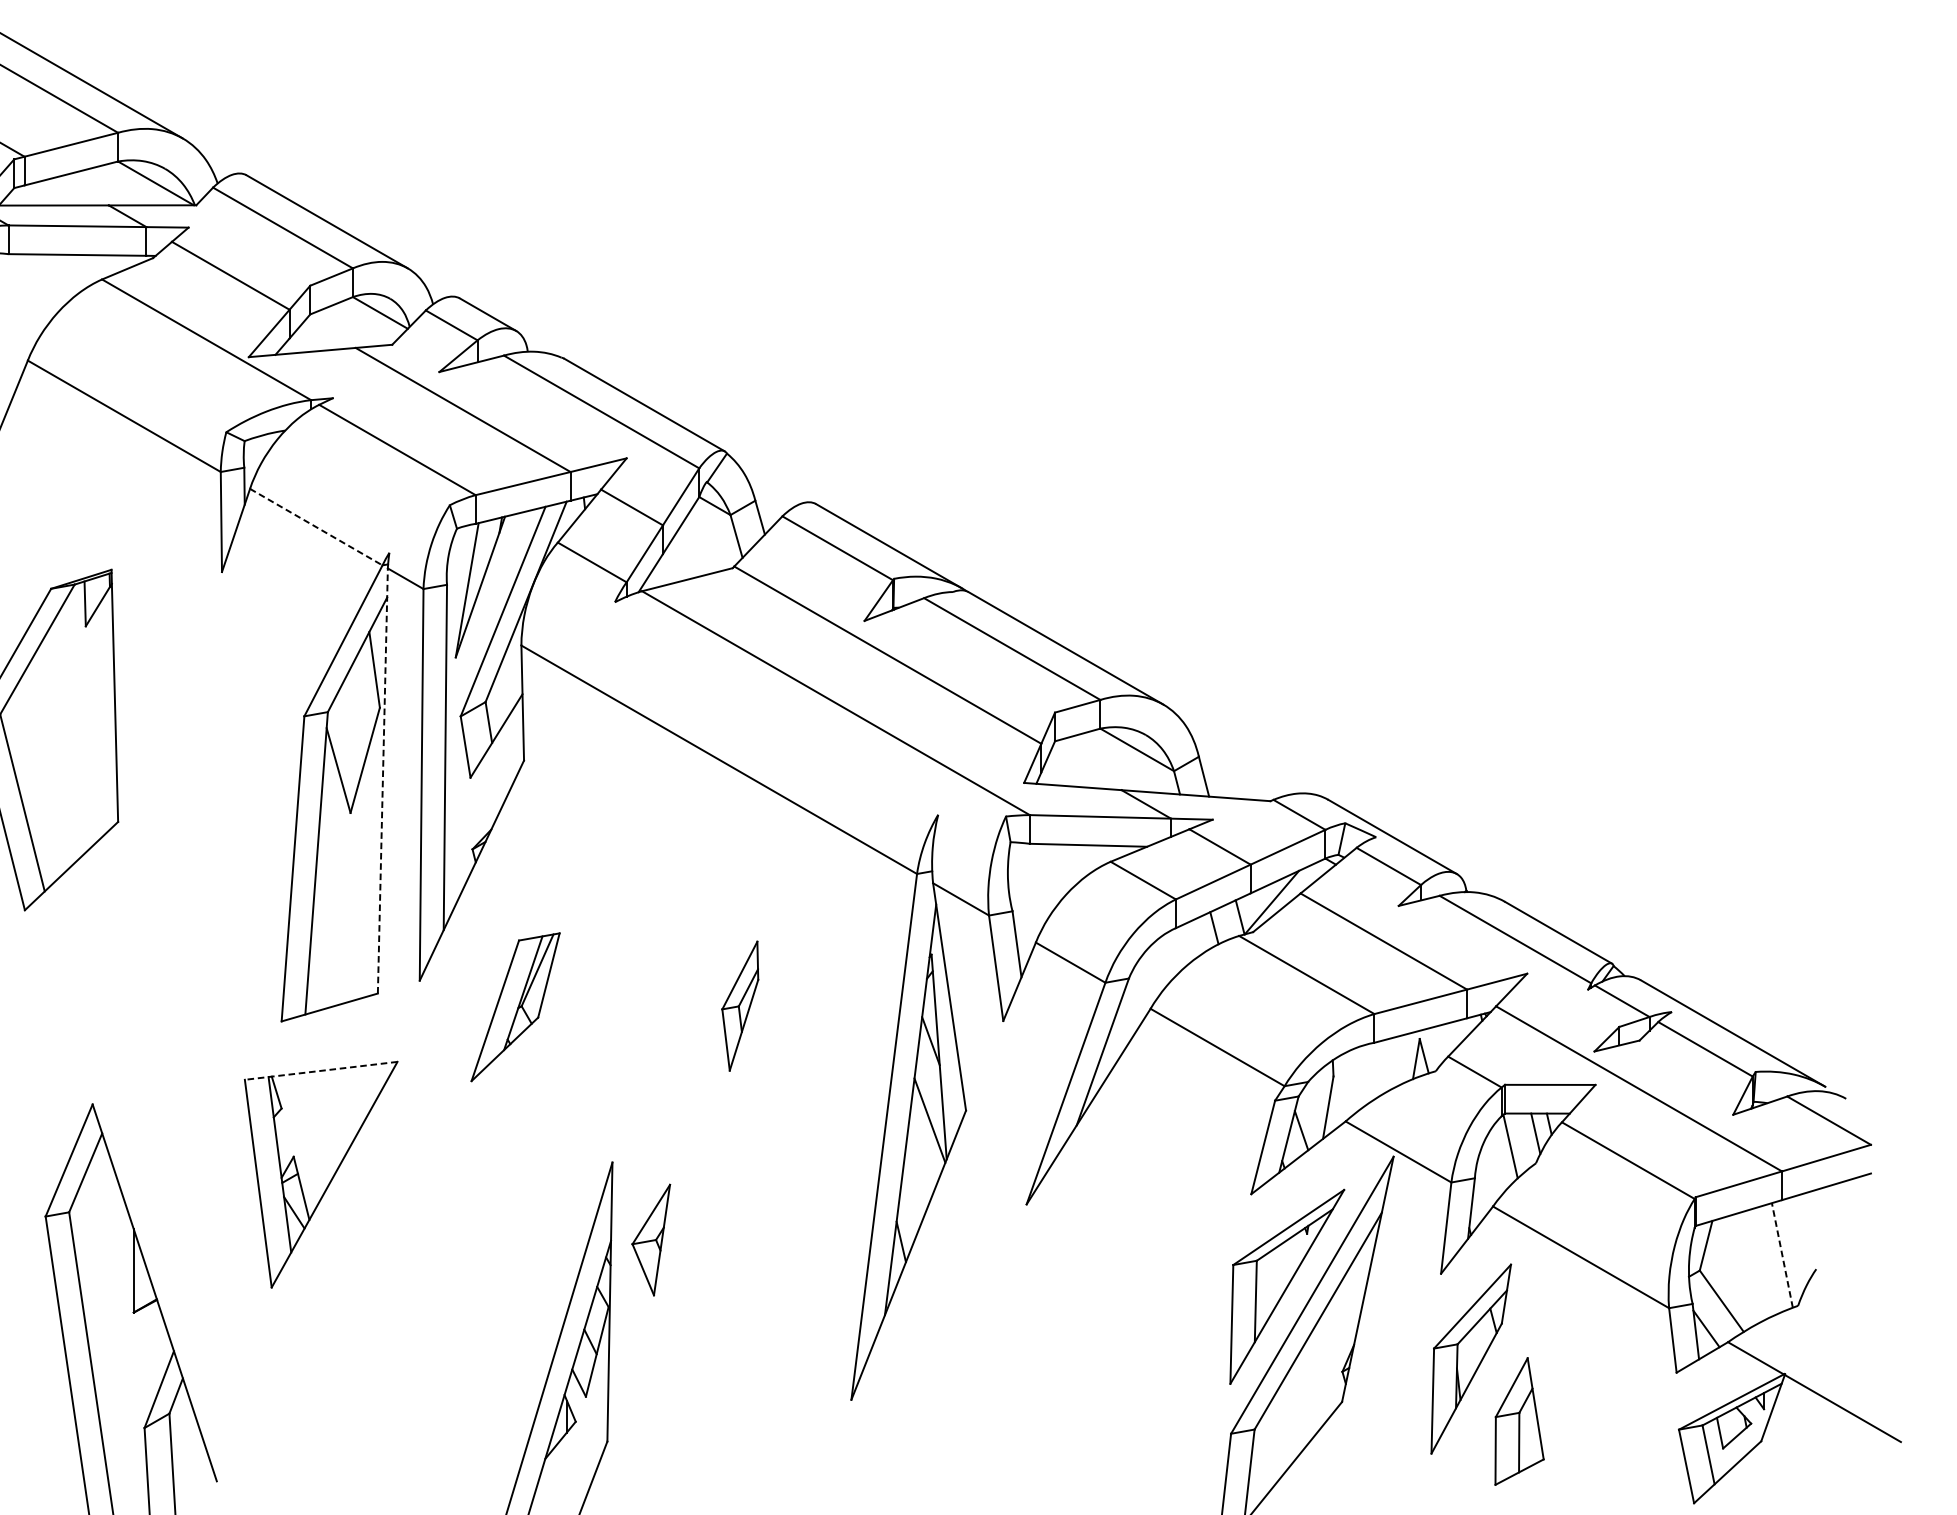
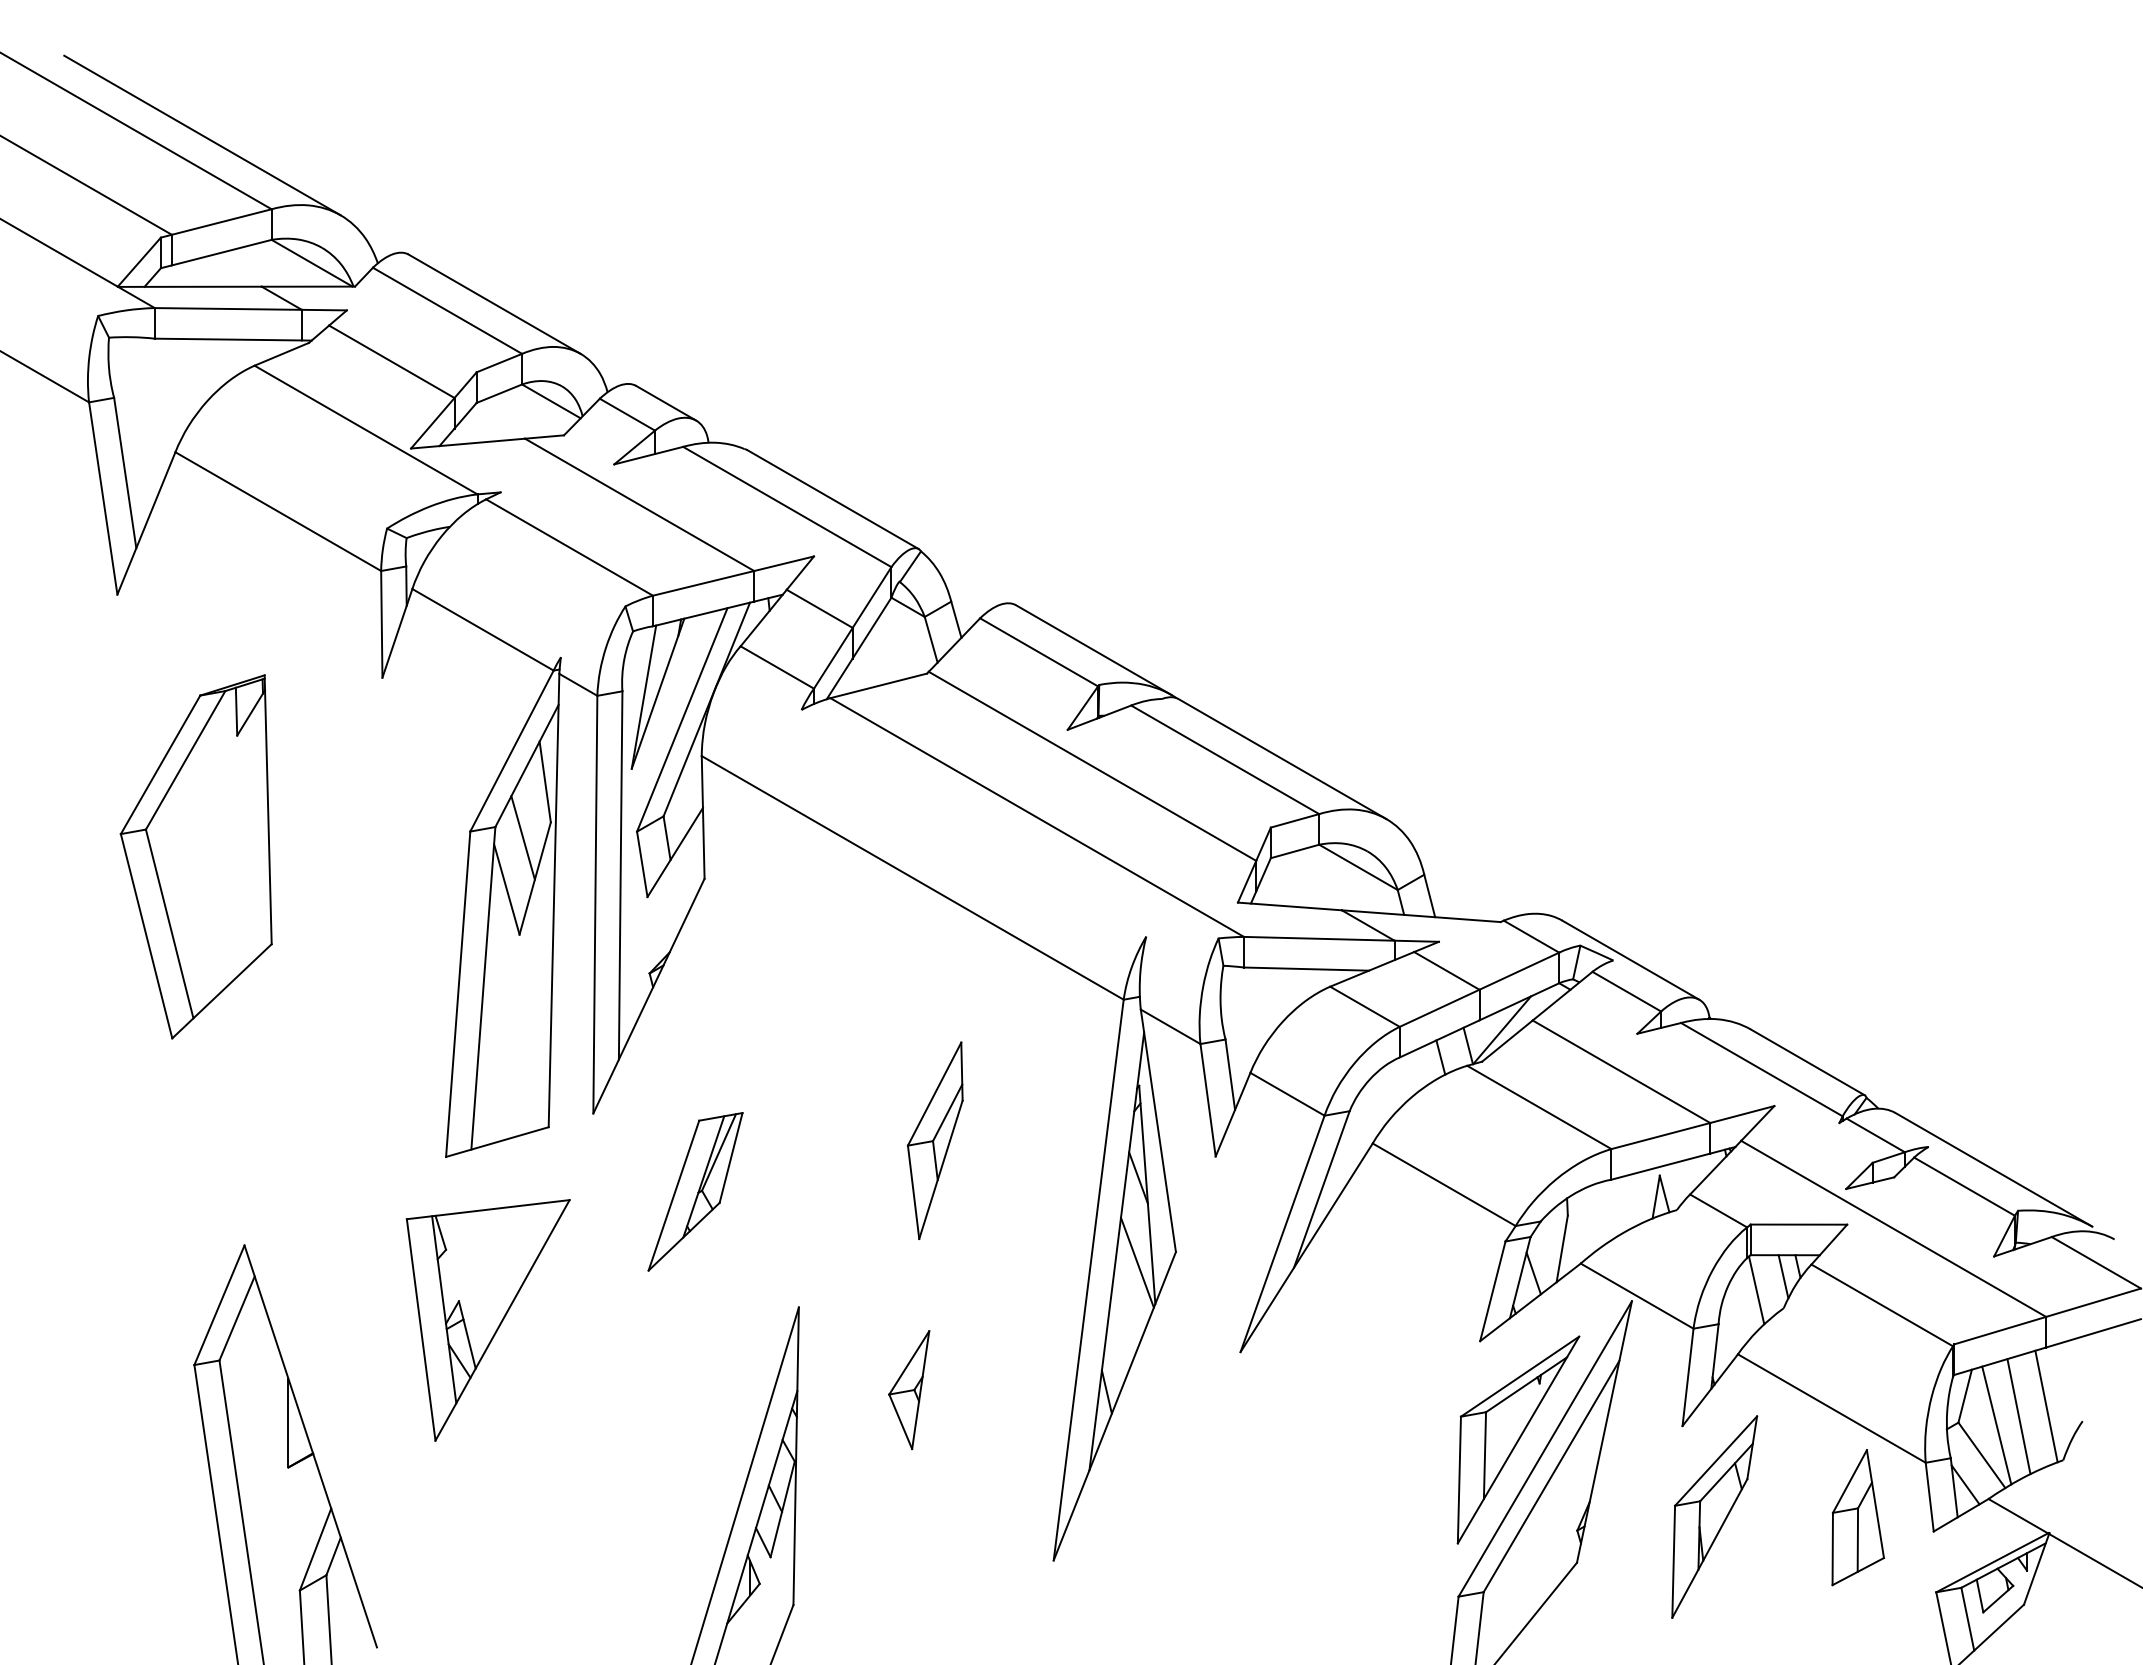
line: (316, 526) -> (483, 629), dashed -> solid
line: (353, 721) -> (522, 837), added
line: (383, 780) -> (554, 900), dashed -> solid
part: (515, 1006) -> (695, 1191), moved
part: (739, 1006) -> (934, 1140), size x1.43
line: (321, 1070) -> (488, 1209), dashed -> solid
part: (651, 1240) -> (909, 1390), moved
line: (1782, 1255) -> (2046, 1406), dashed -> solid
line: (1756, 1264) -> (2018, 1416), added
line: (1735, 1273) -> (1996, 1425), added
part: (1519, 1421) -> (1858, 1517), moved

